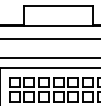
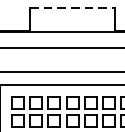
line: (59, 6) -> (73, 8), solid -> dashed

